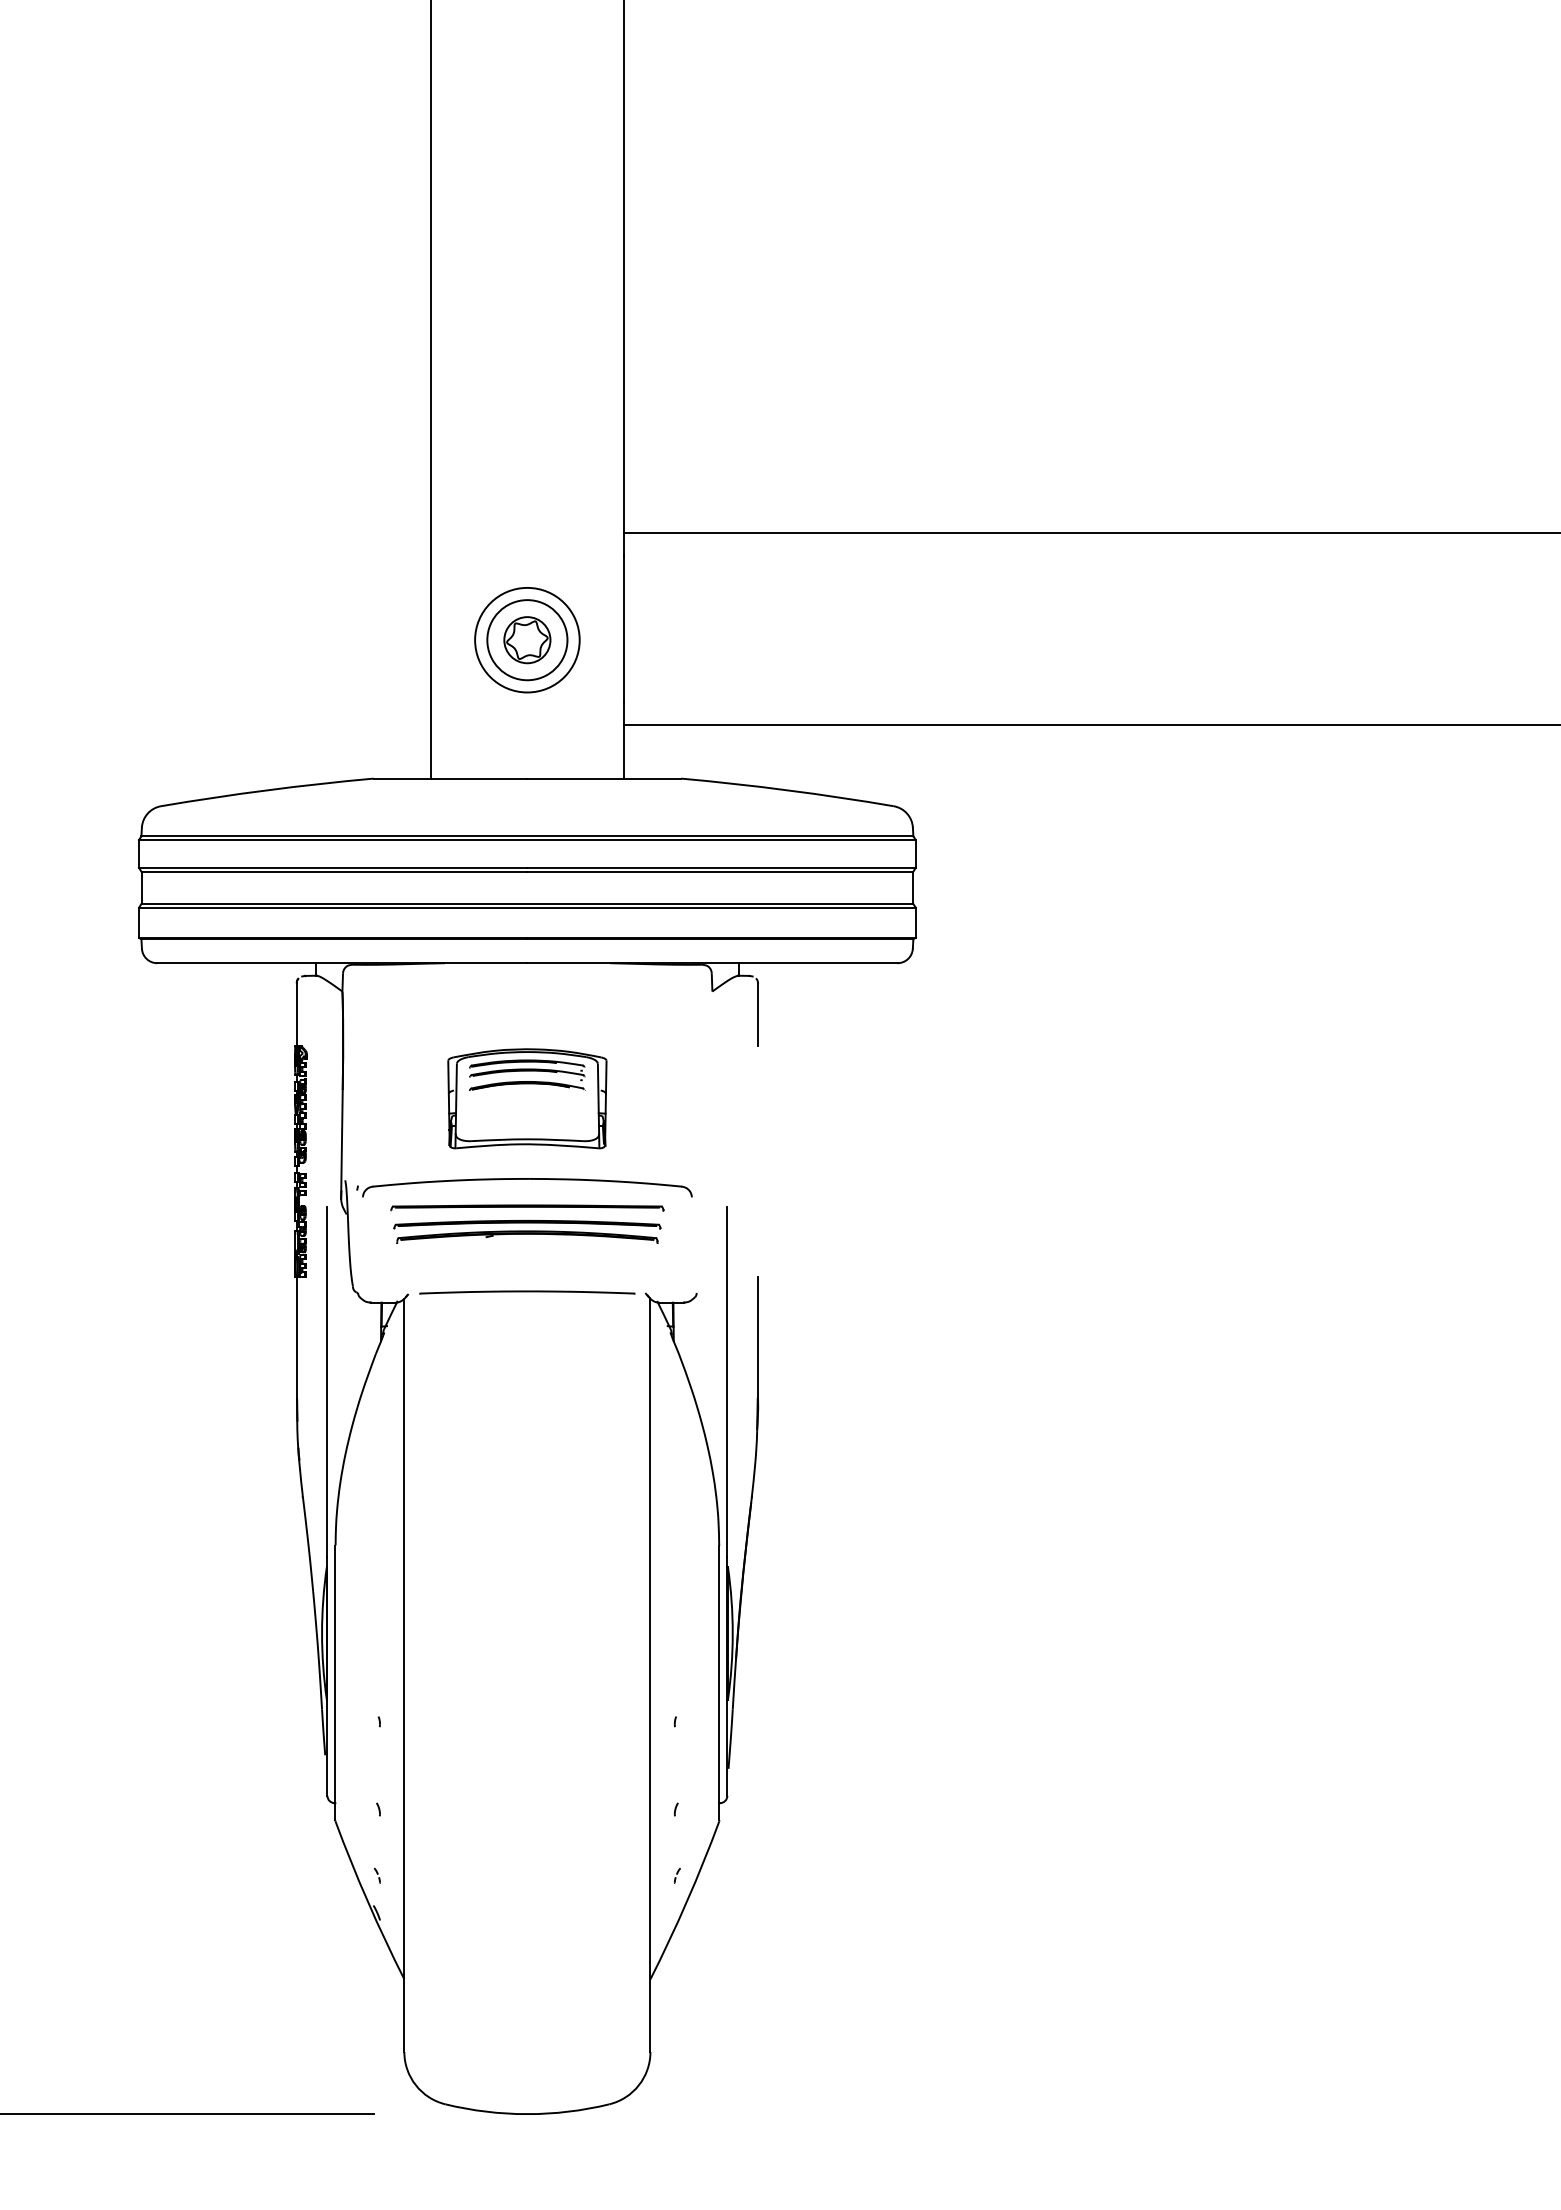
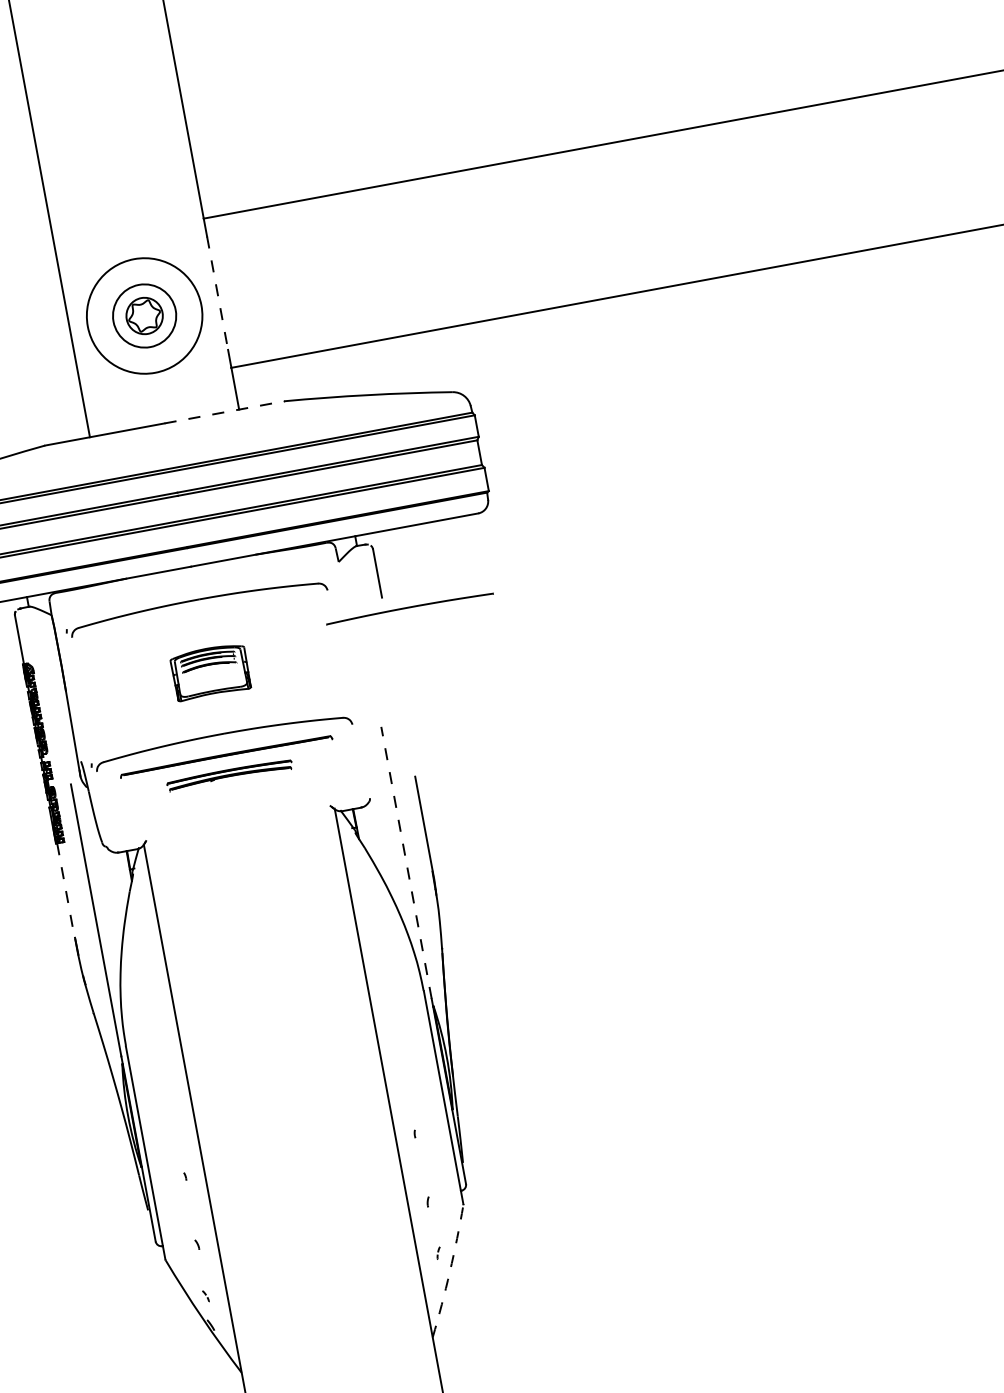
line: (623, 629) -> (217, 293), solid -> dashed
circle: (527, 639) -> (144, 315), size x1.4
line: (604, 778) -> (224, 412), solid -> dashed
part: (524, 1006) -> (195, 600), added
part: (527, 1098) -> (210, 671), size x0.6
part: (527, 1231) -> (229, 774), size x0.6
part: (527, 1292) -> (409, 608), moved
line: (296, 1338) -> (65, 891), solid -> dashed
line: (727, 1381) -> (406, 862), solid -> dashed
arc: (687, 1901) -> (450, 1271), solid -> dashed

